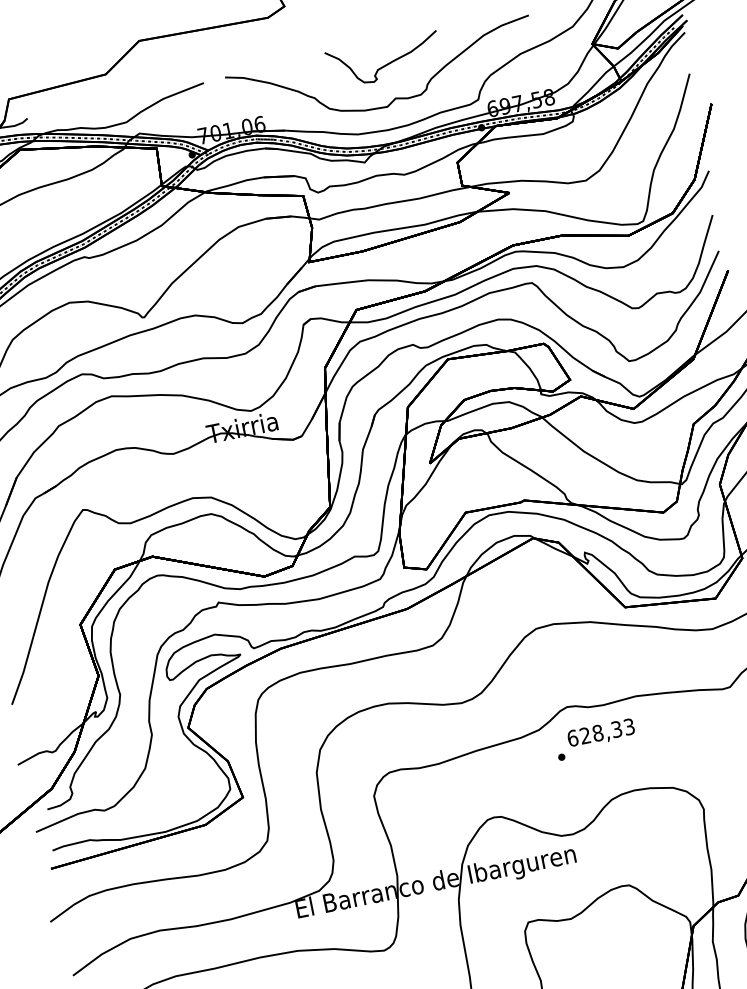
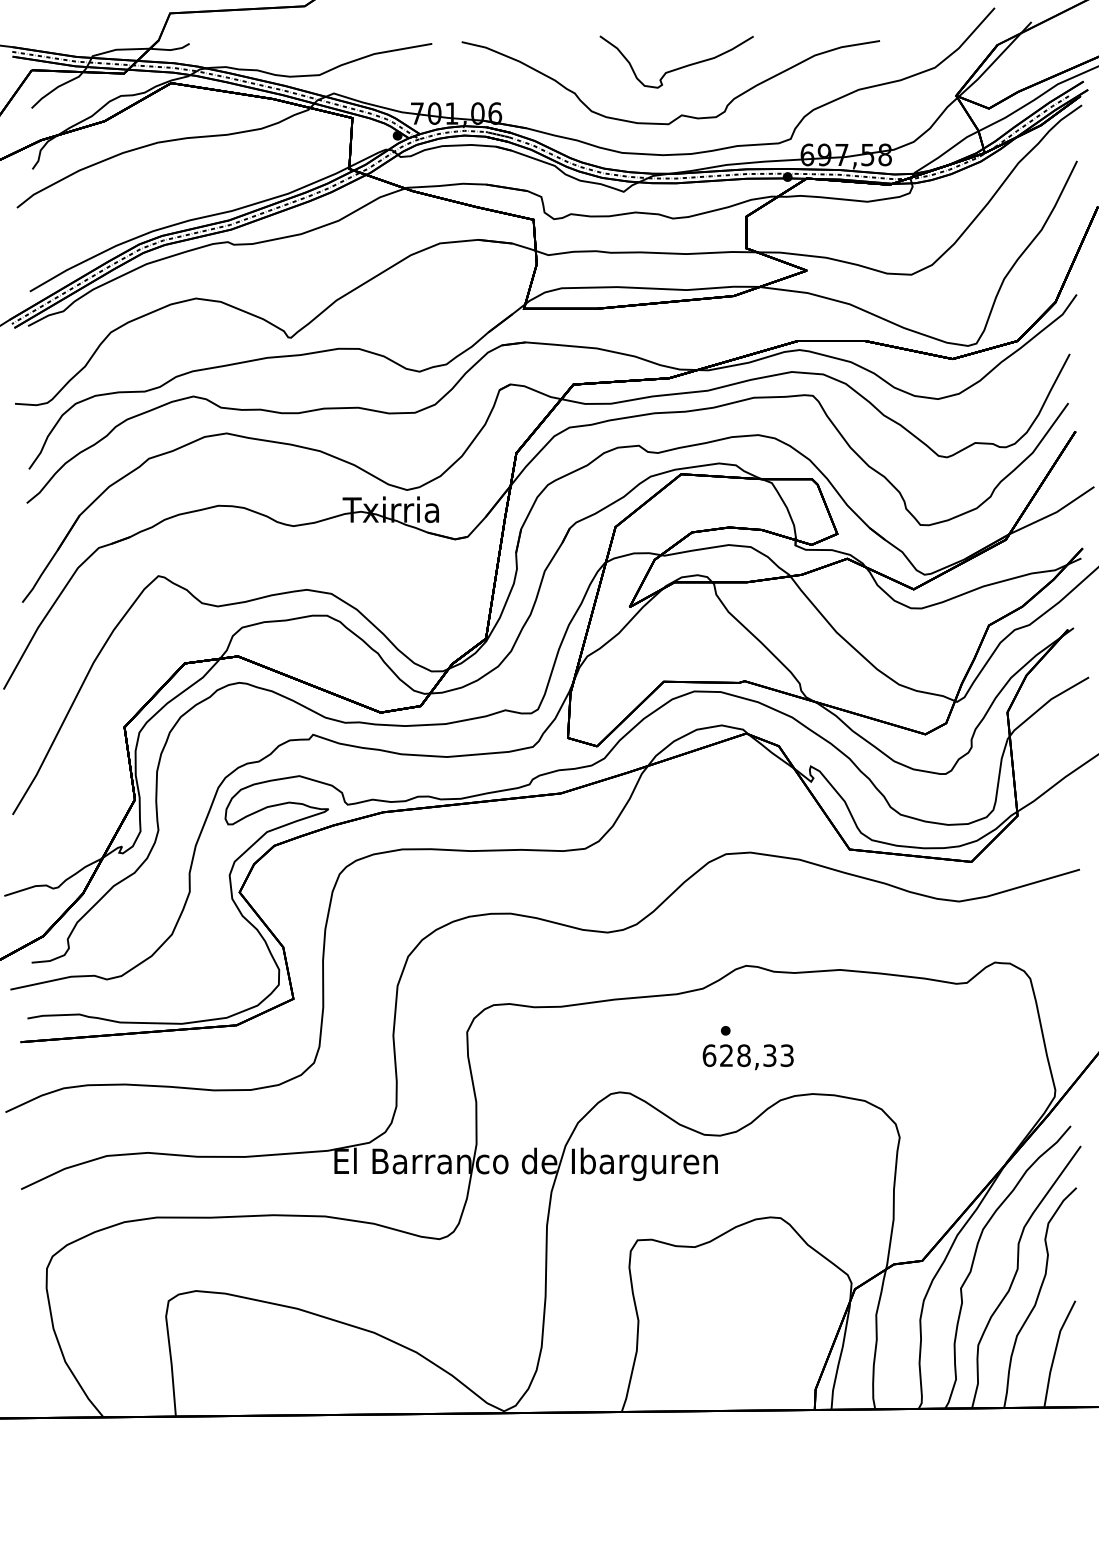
text: (600, 734) -> (747, 1057), moved

